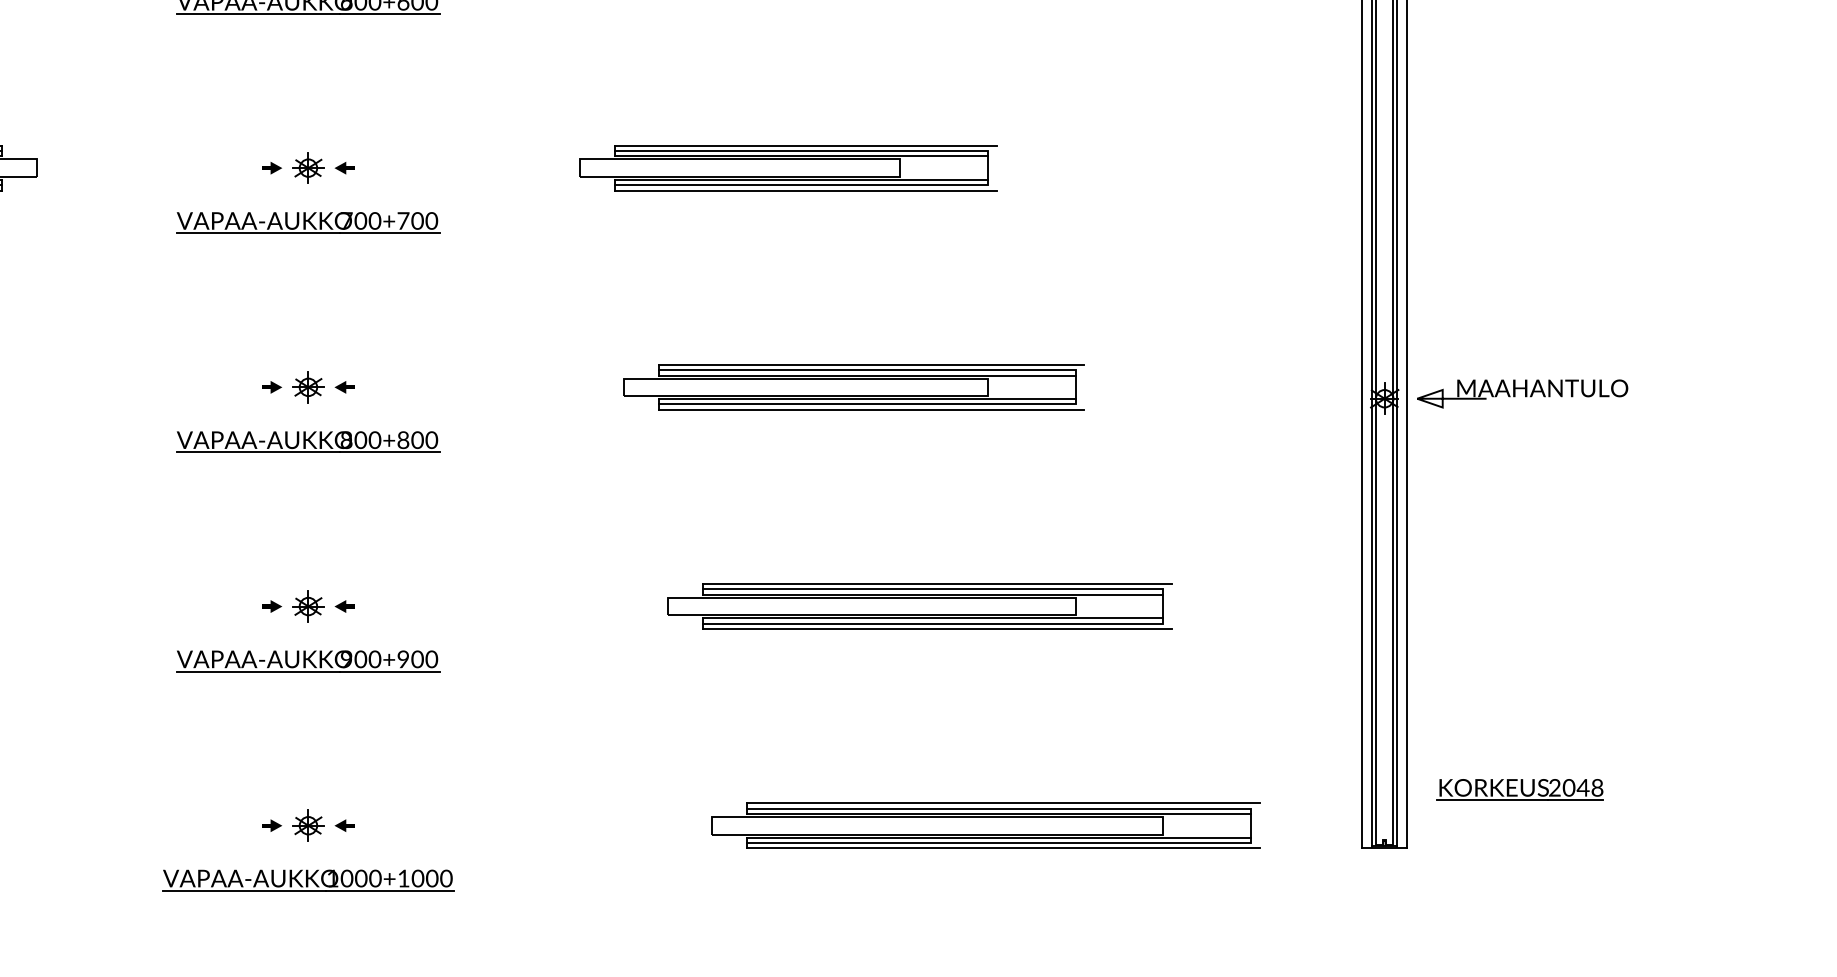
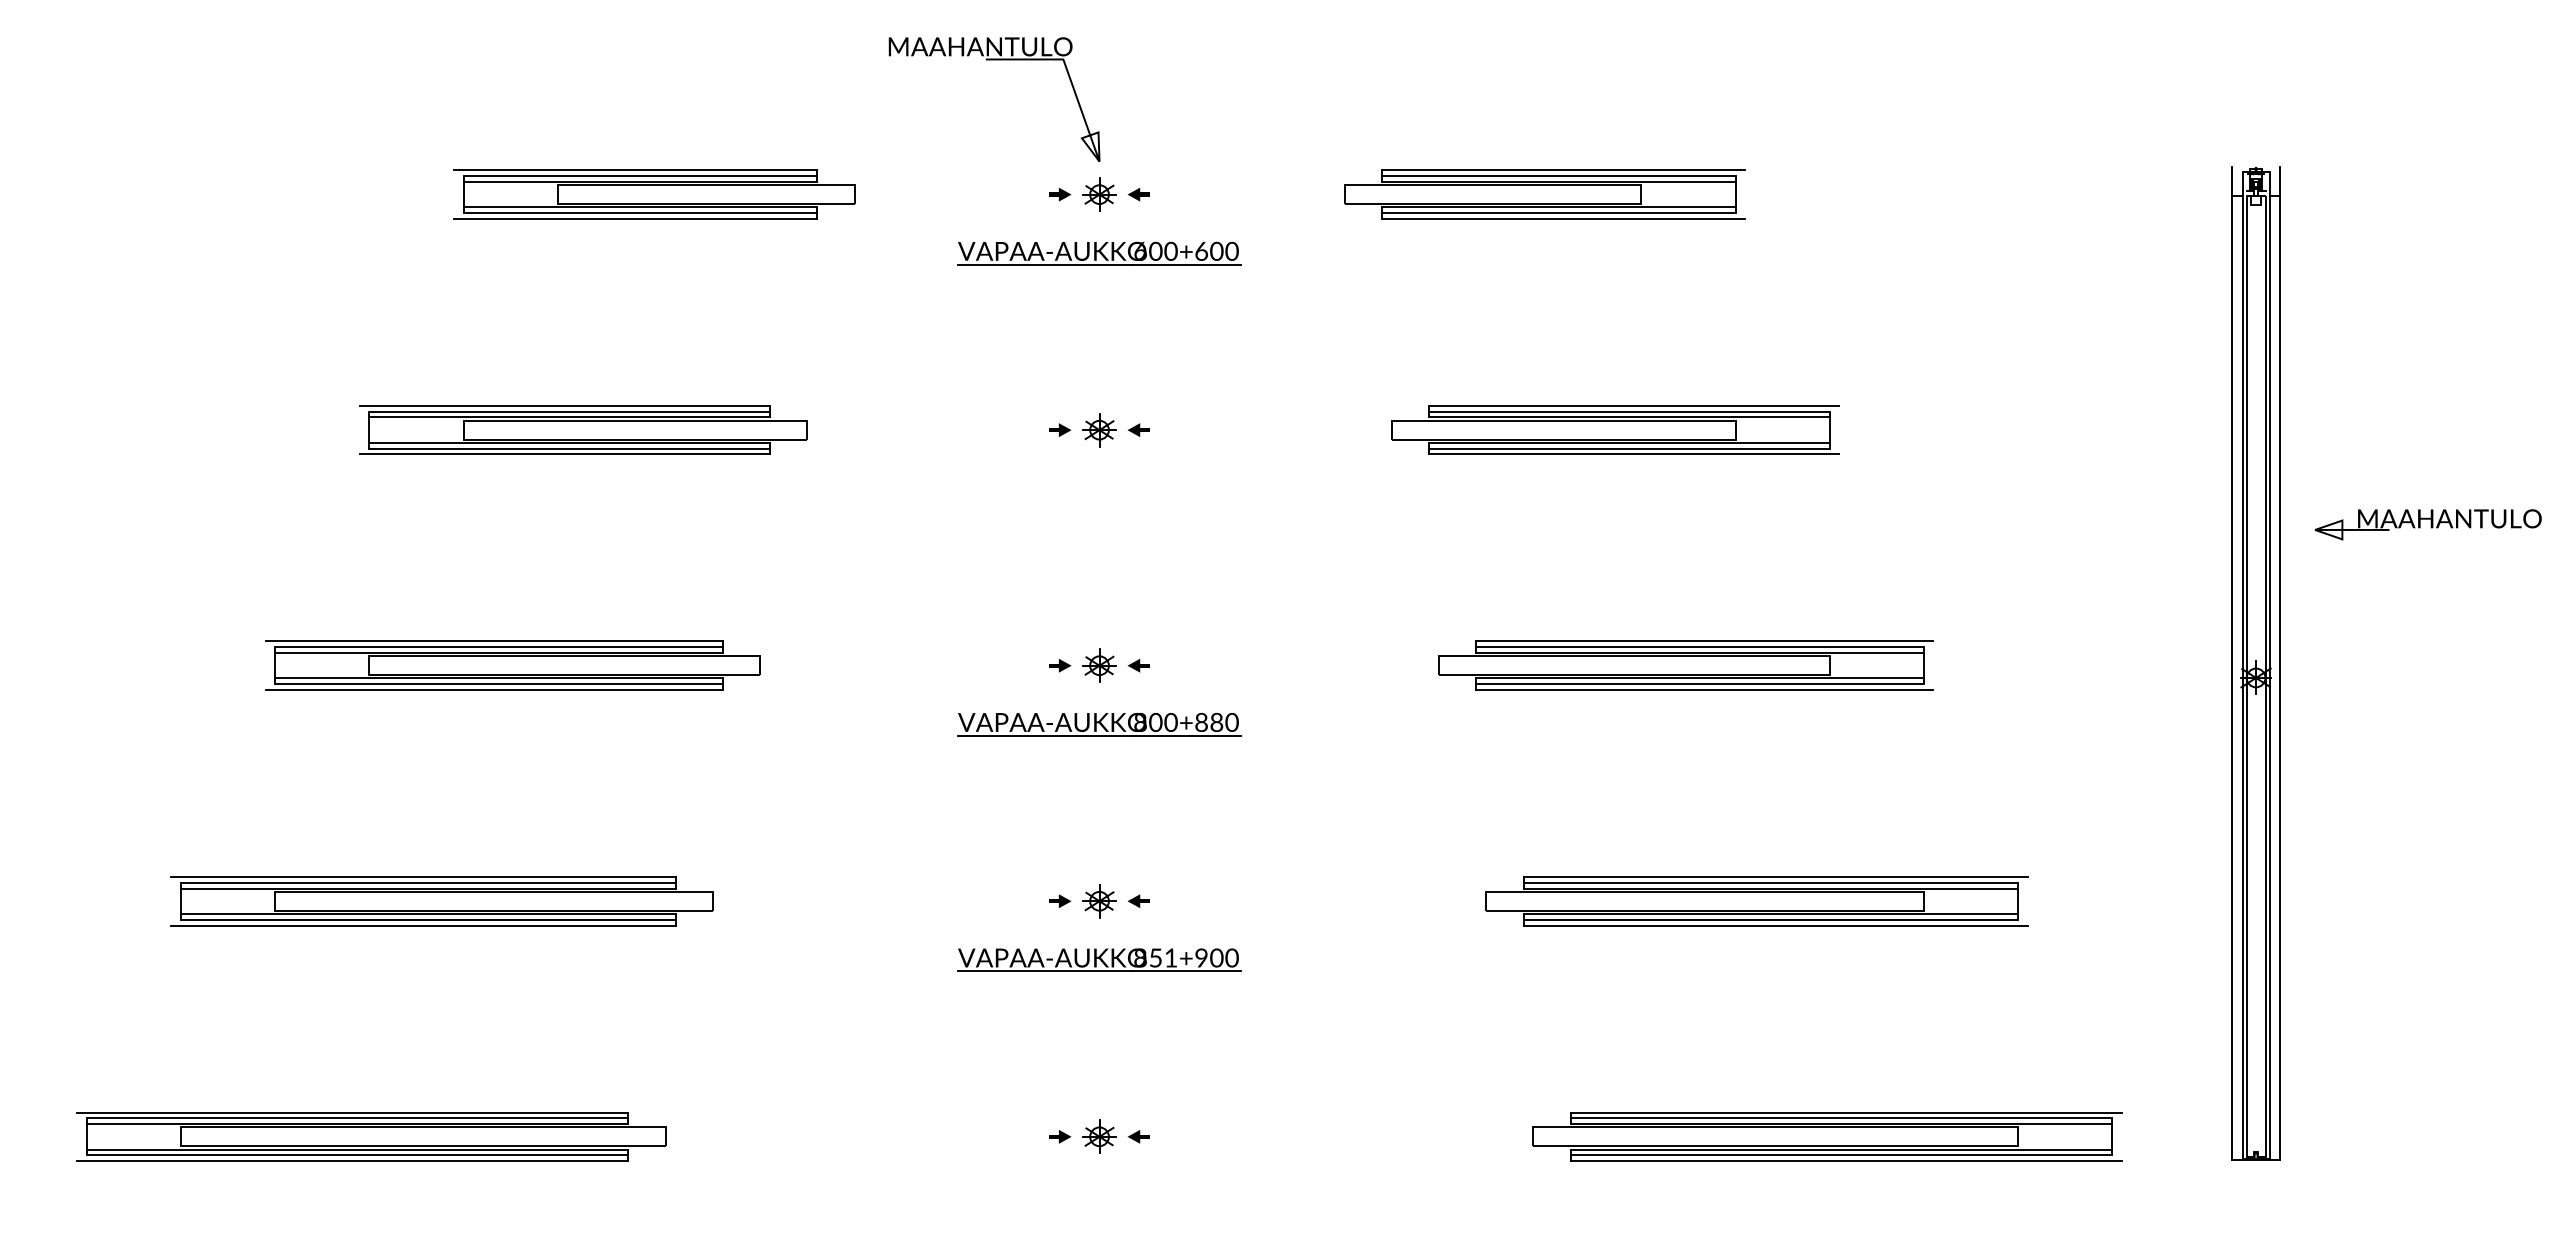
part: (308, 222) -> (1099, 488), removed
part: (1521, 393) -> (2427, 524), moved
text: (417, 440) -> (1216, 722), 800+800 -> 800+880
text: (360, 658) -> (1155, 957), 900+900 -> 851+900
part: (1520, 789) -> (2401, 1097), removed
part: (308, 880) -> (1099, 1195), removed

